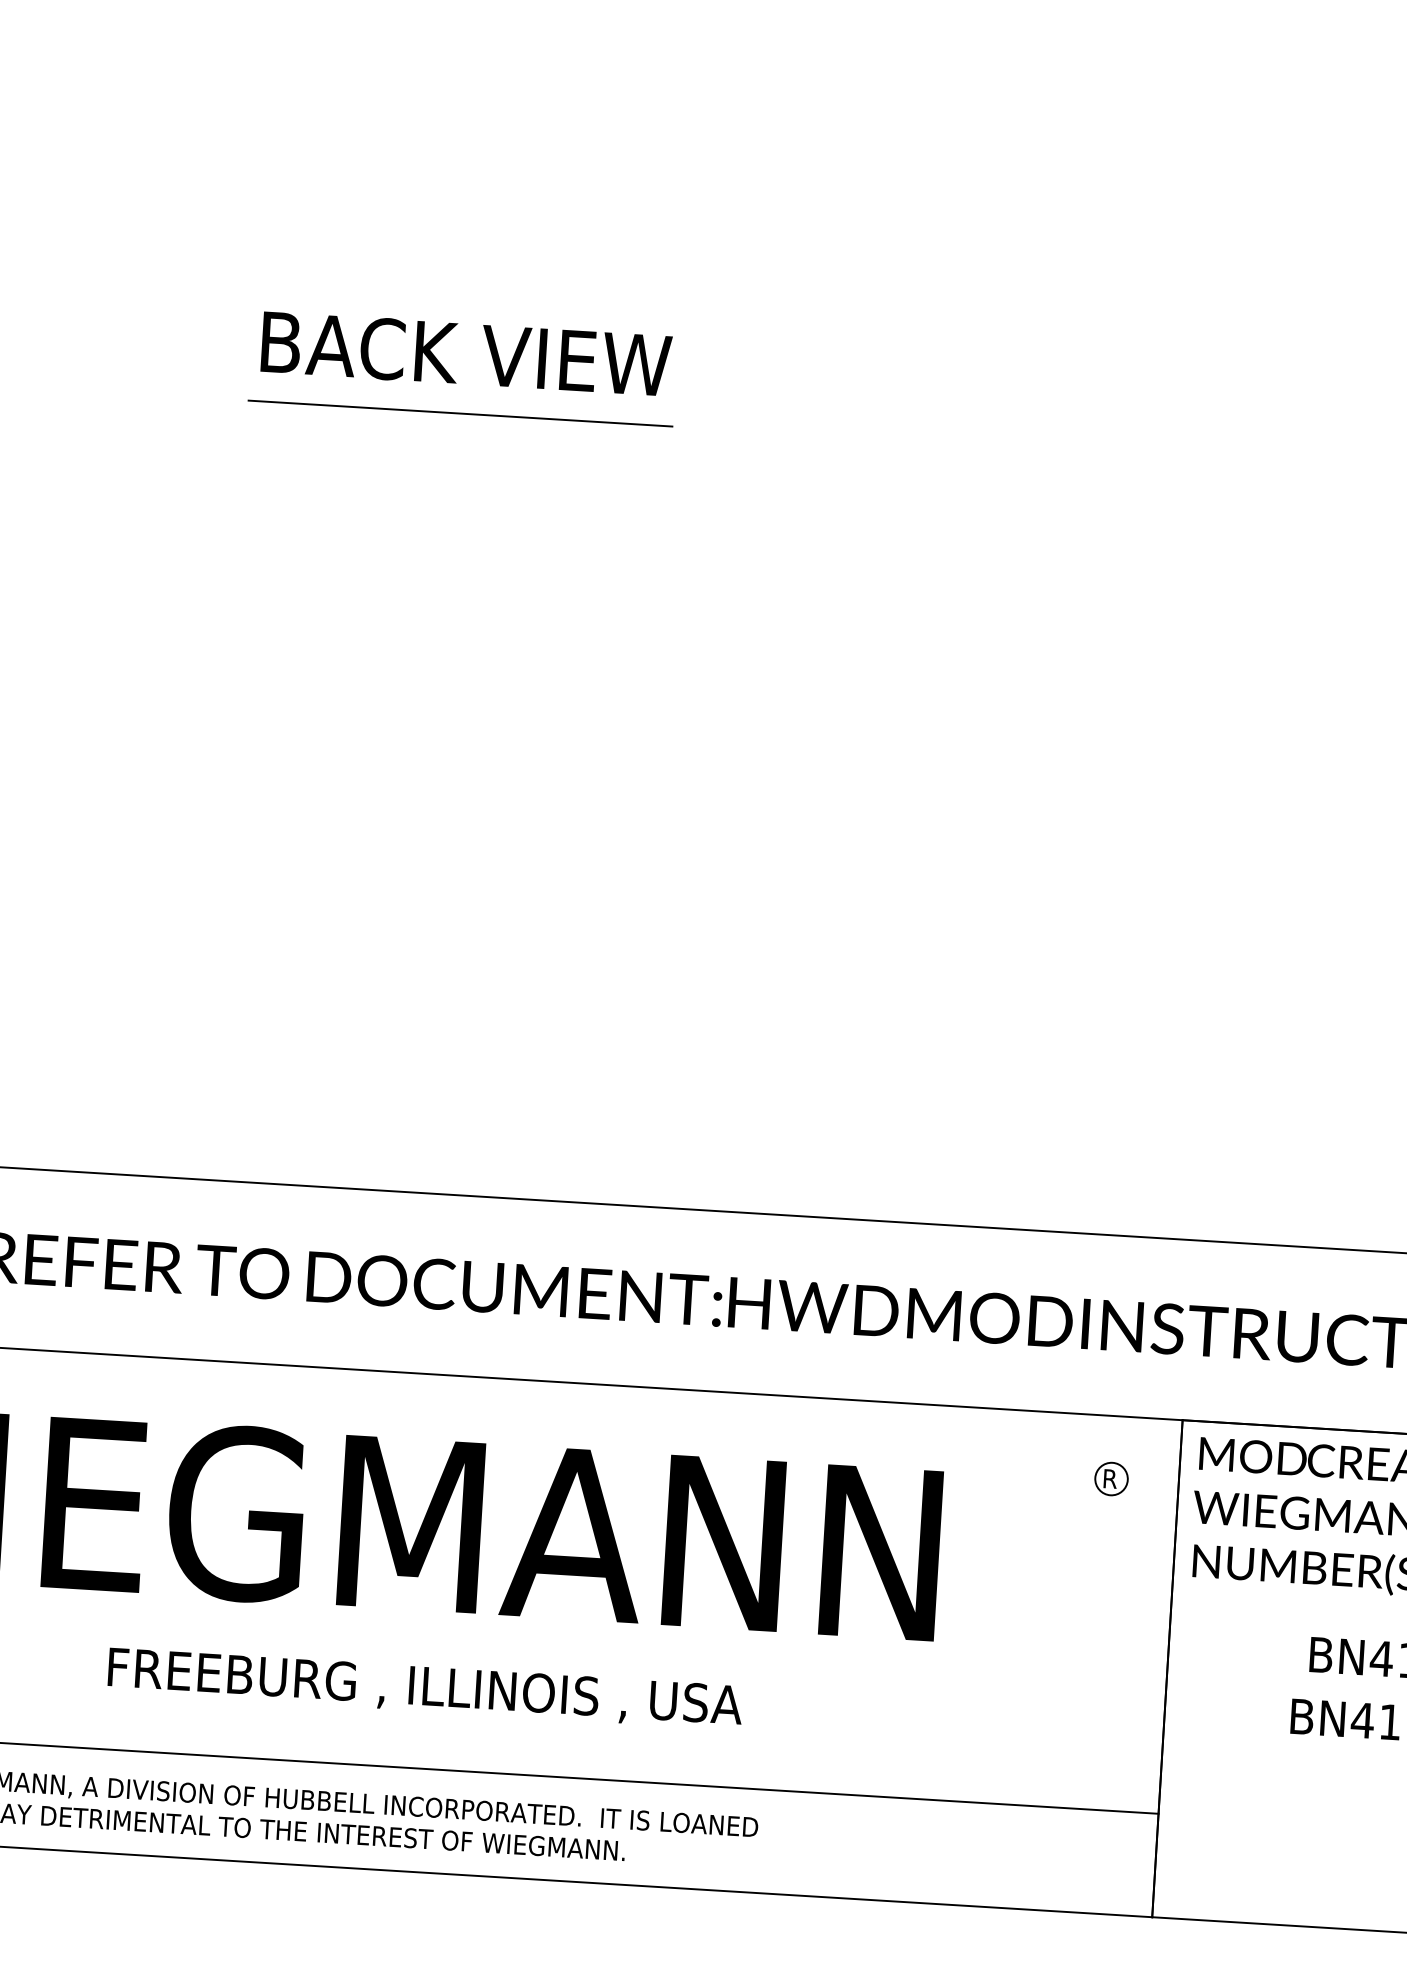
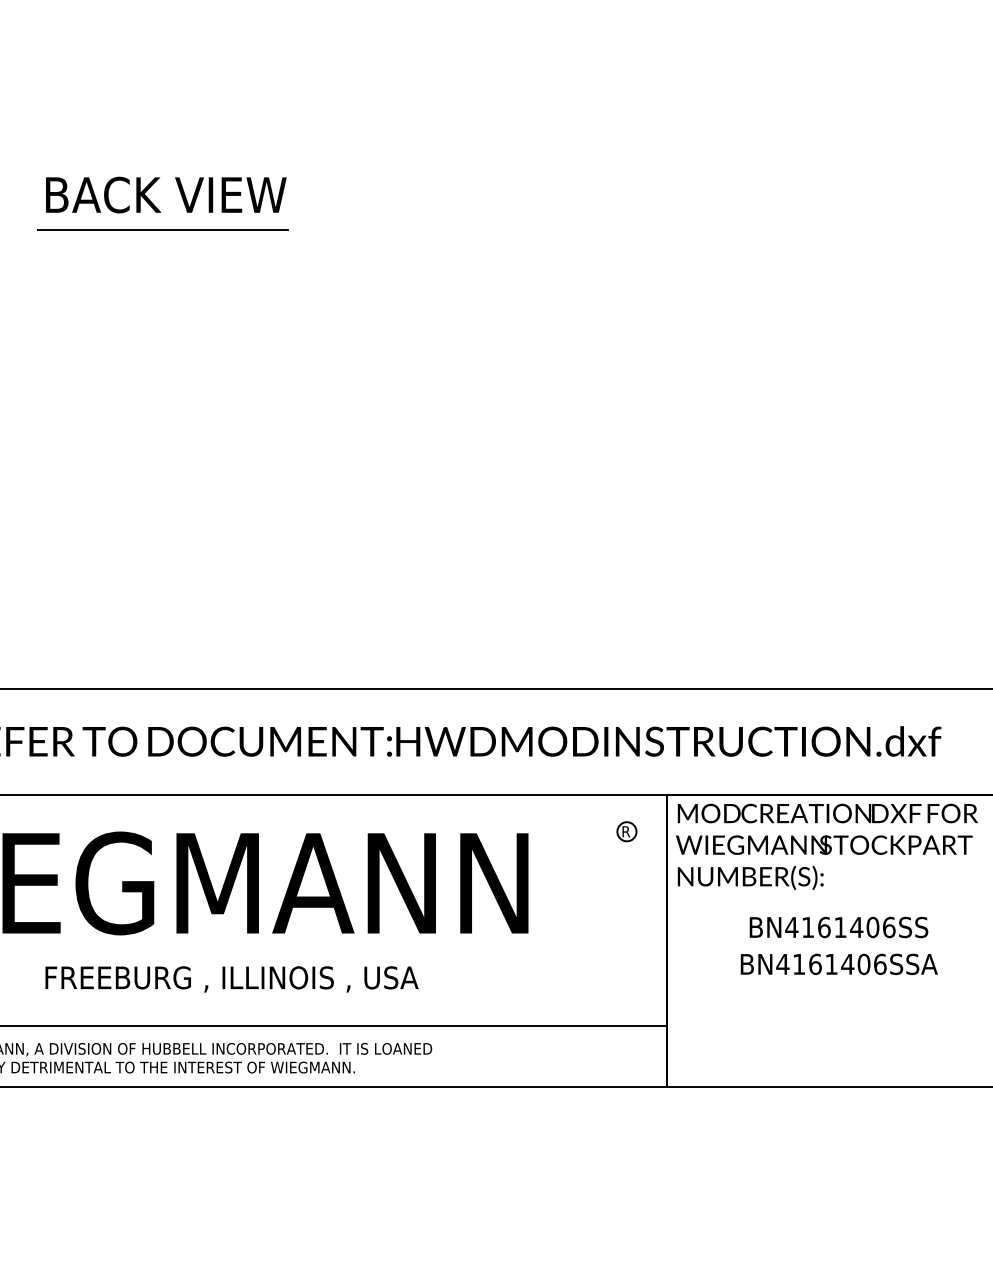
text: (466, 353) -> (166, 194), moved
line: (459, 412) -> (162, 229), moved

